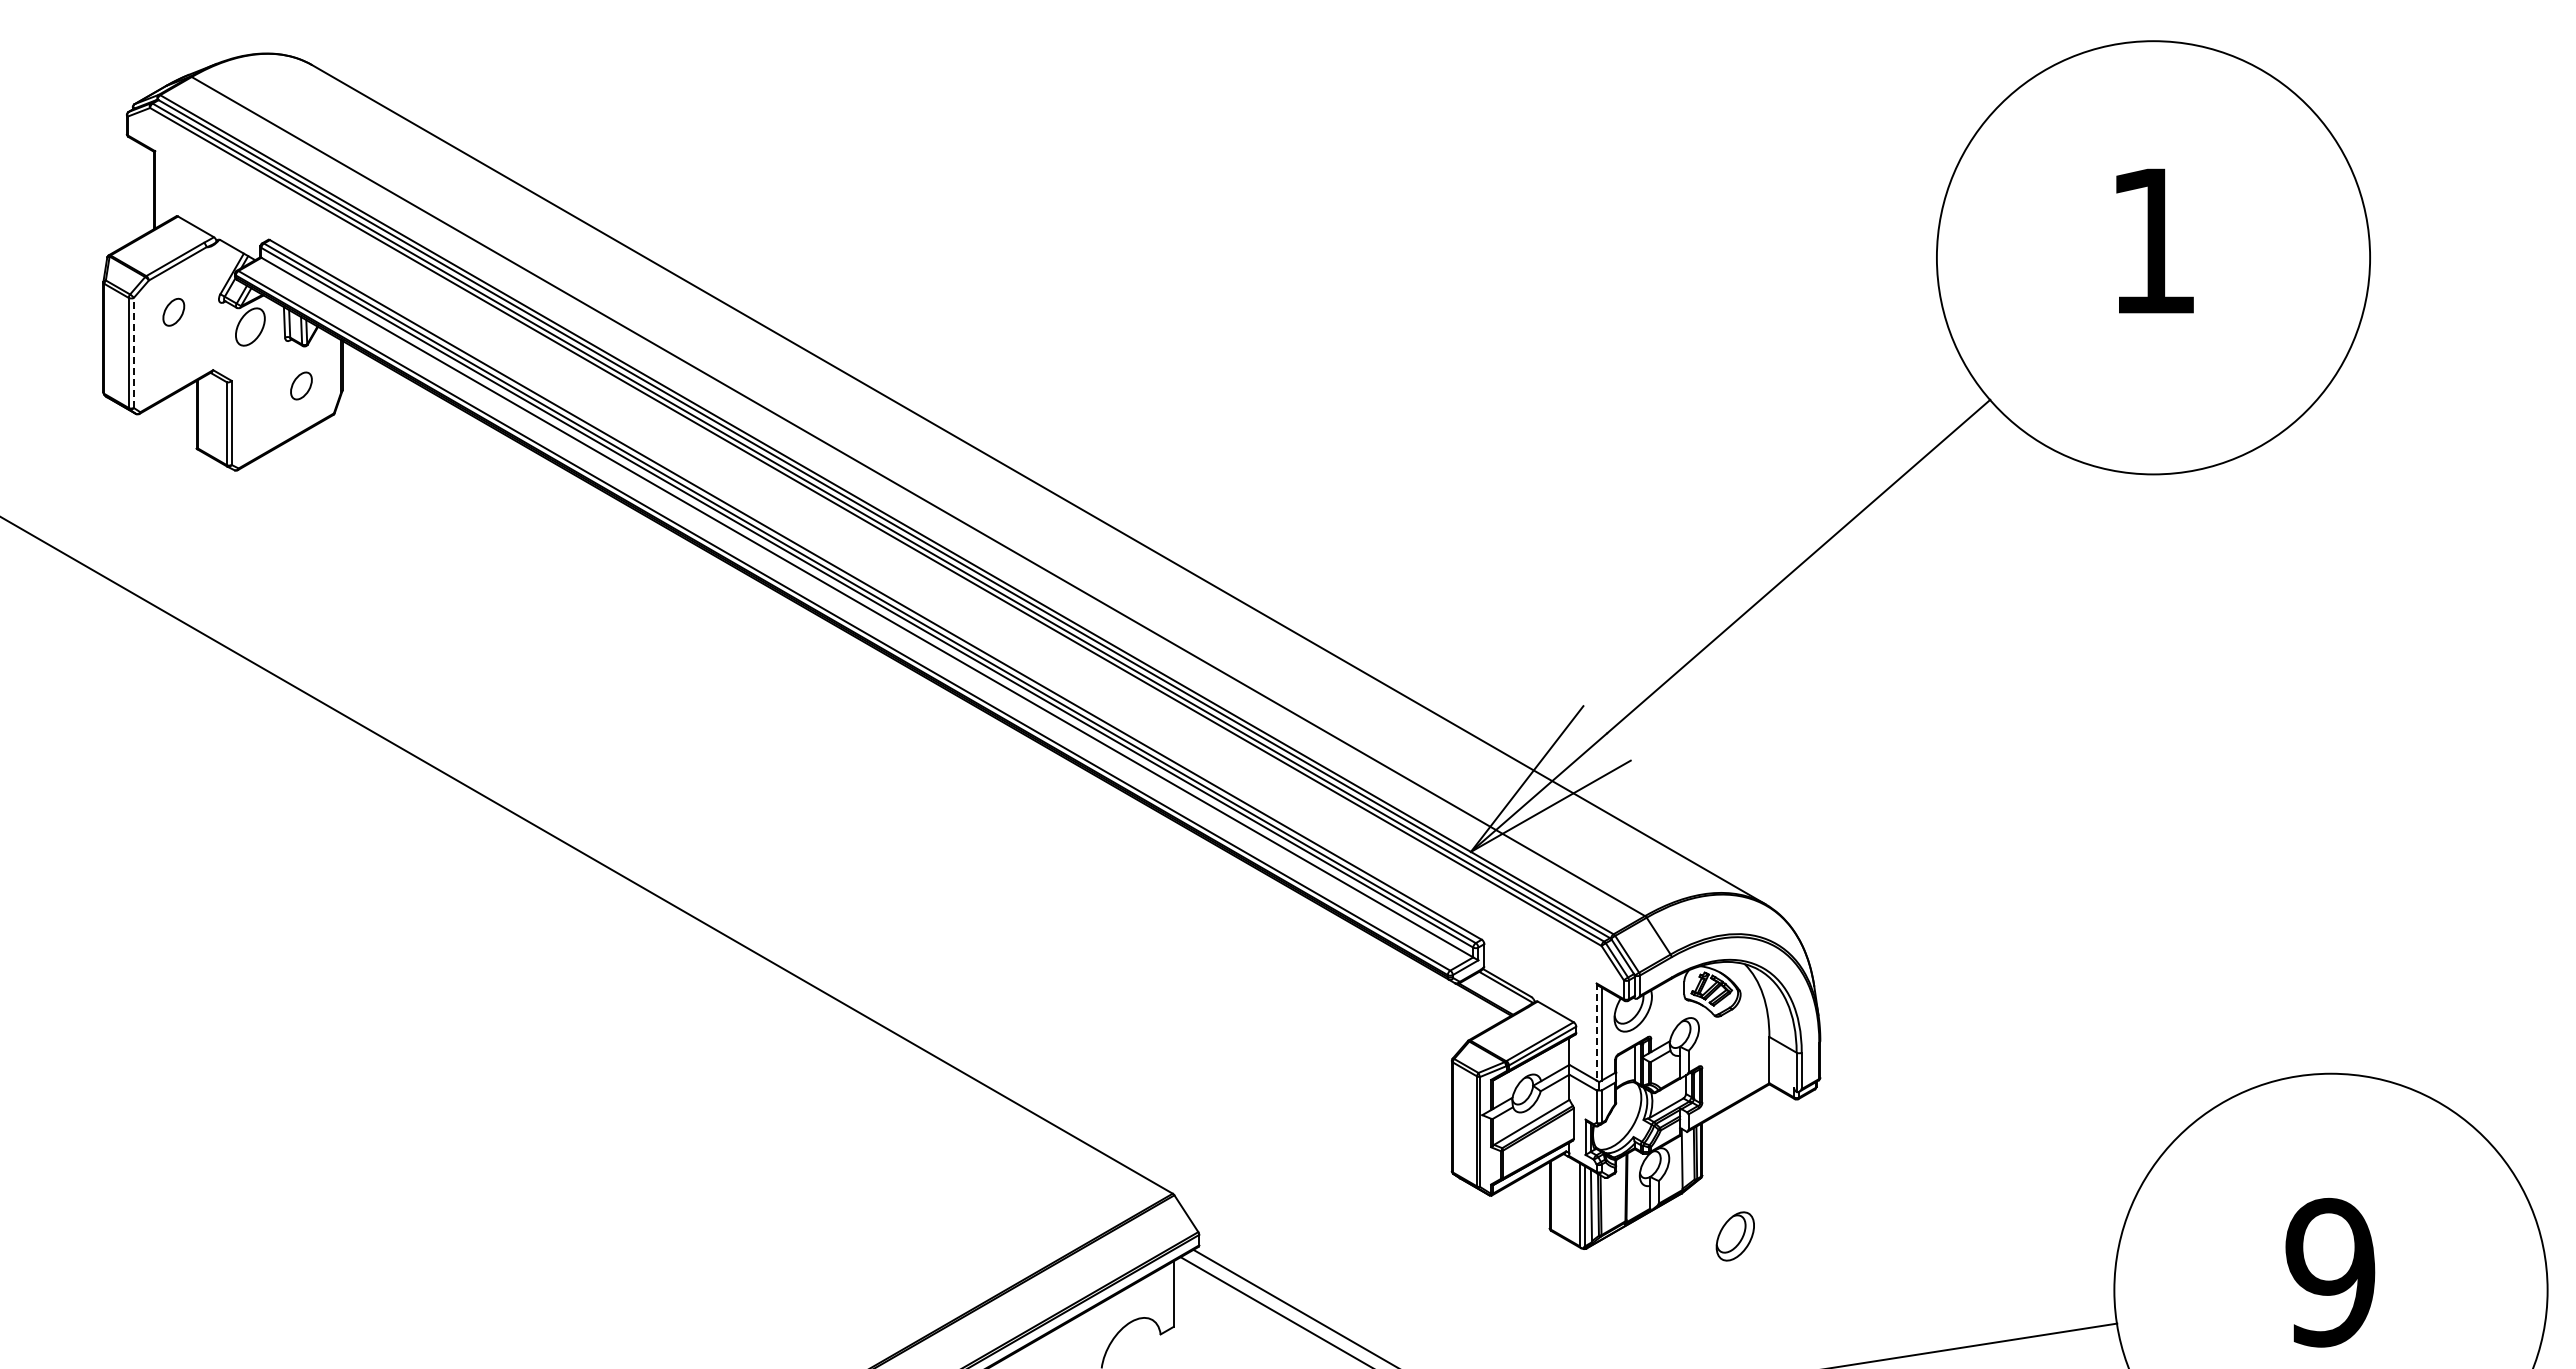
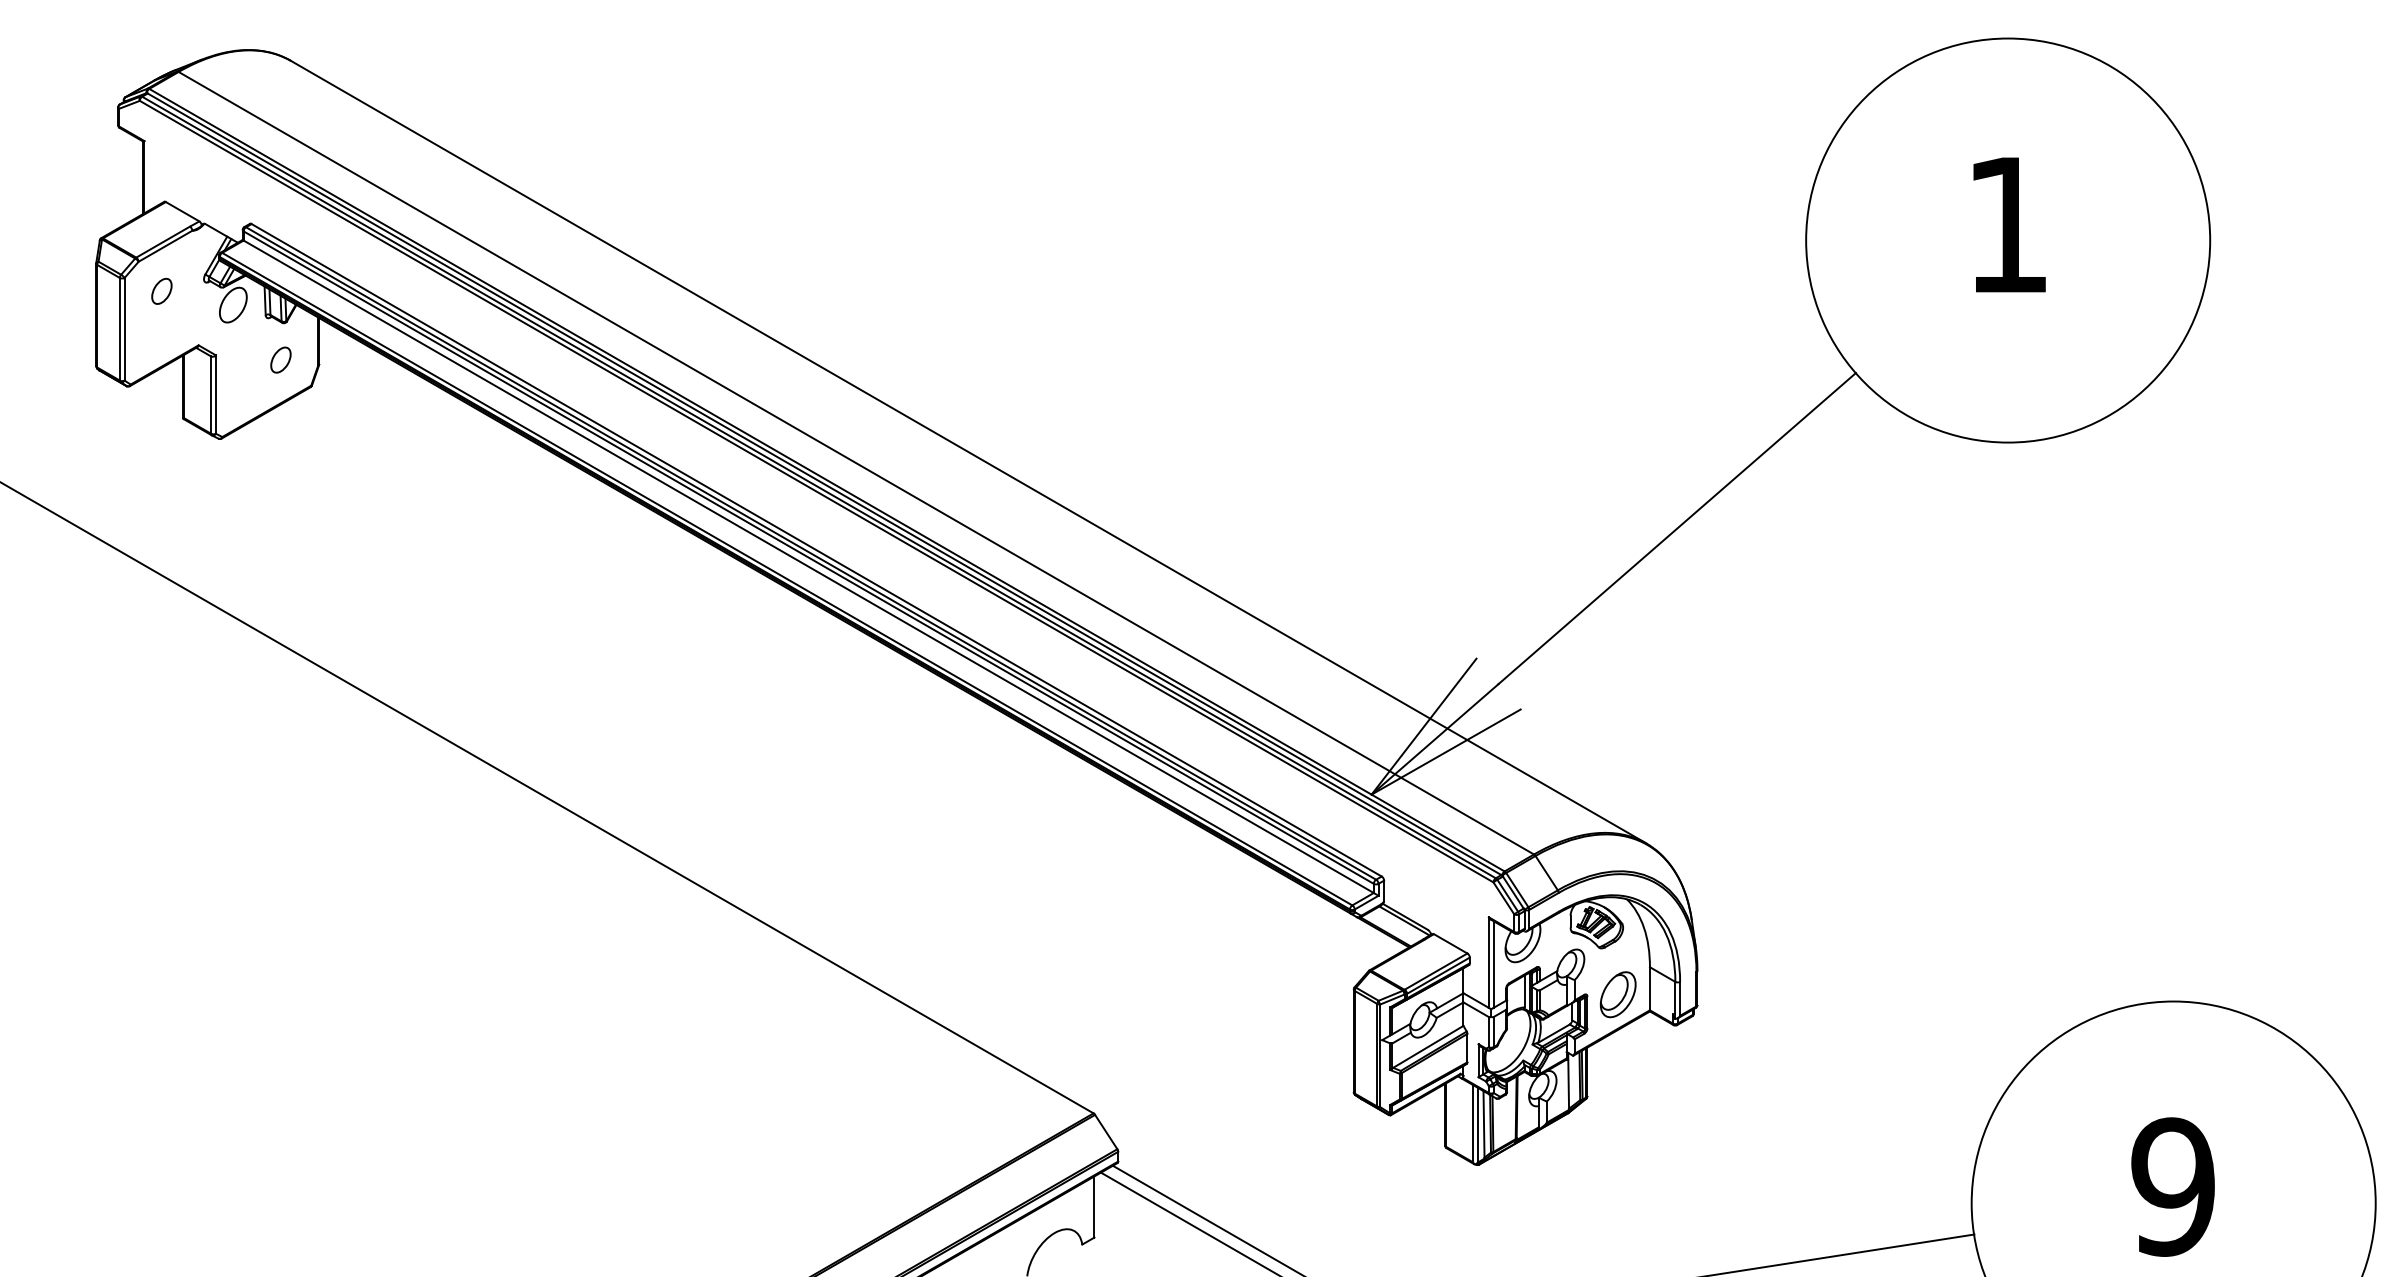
line: (133, 352) -> (124, 328), dashed -> solid
line: (1596, 1032) -> (1488, 963), dashed -> solid
part: (1734, 1236) -> (1617, 994), moved

